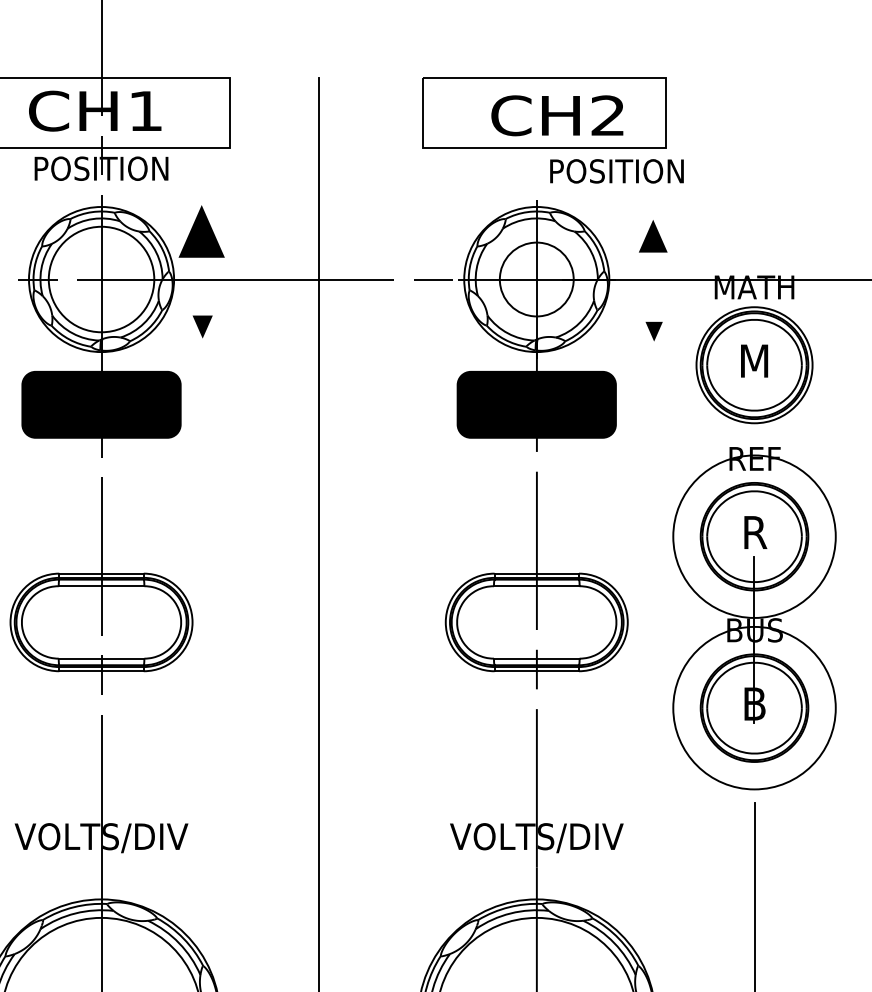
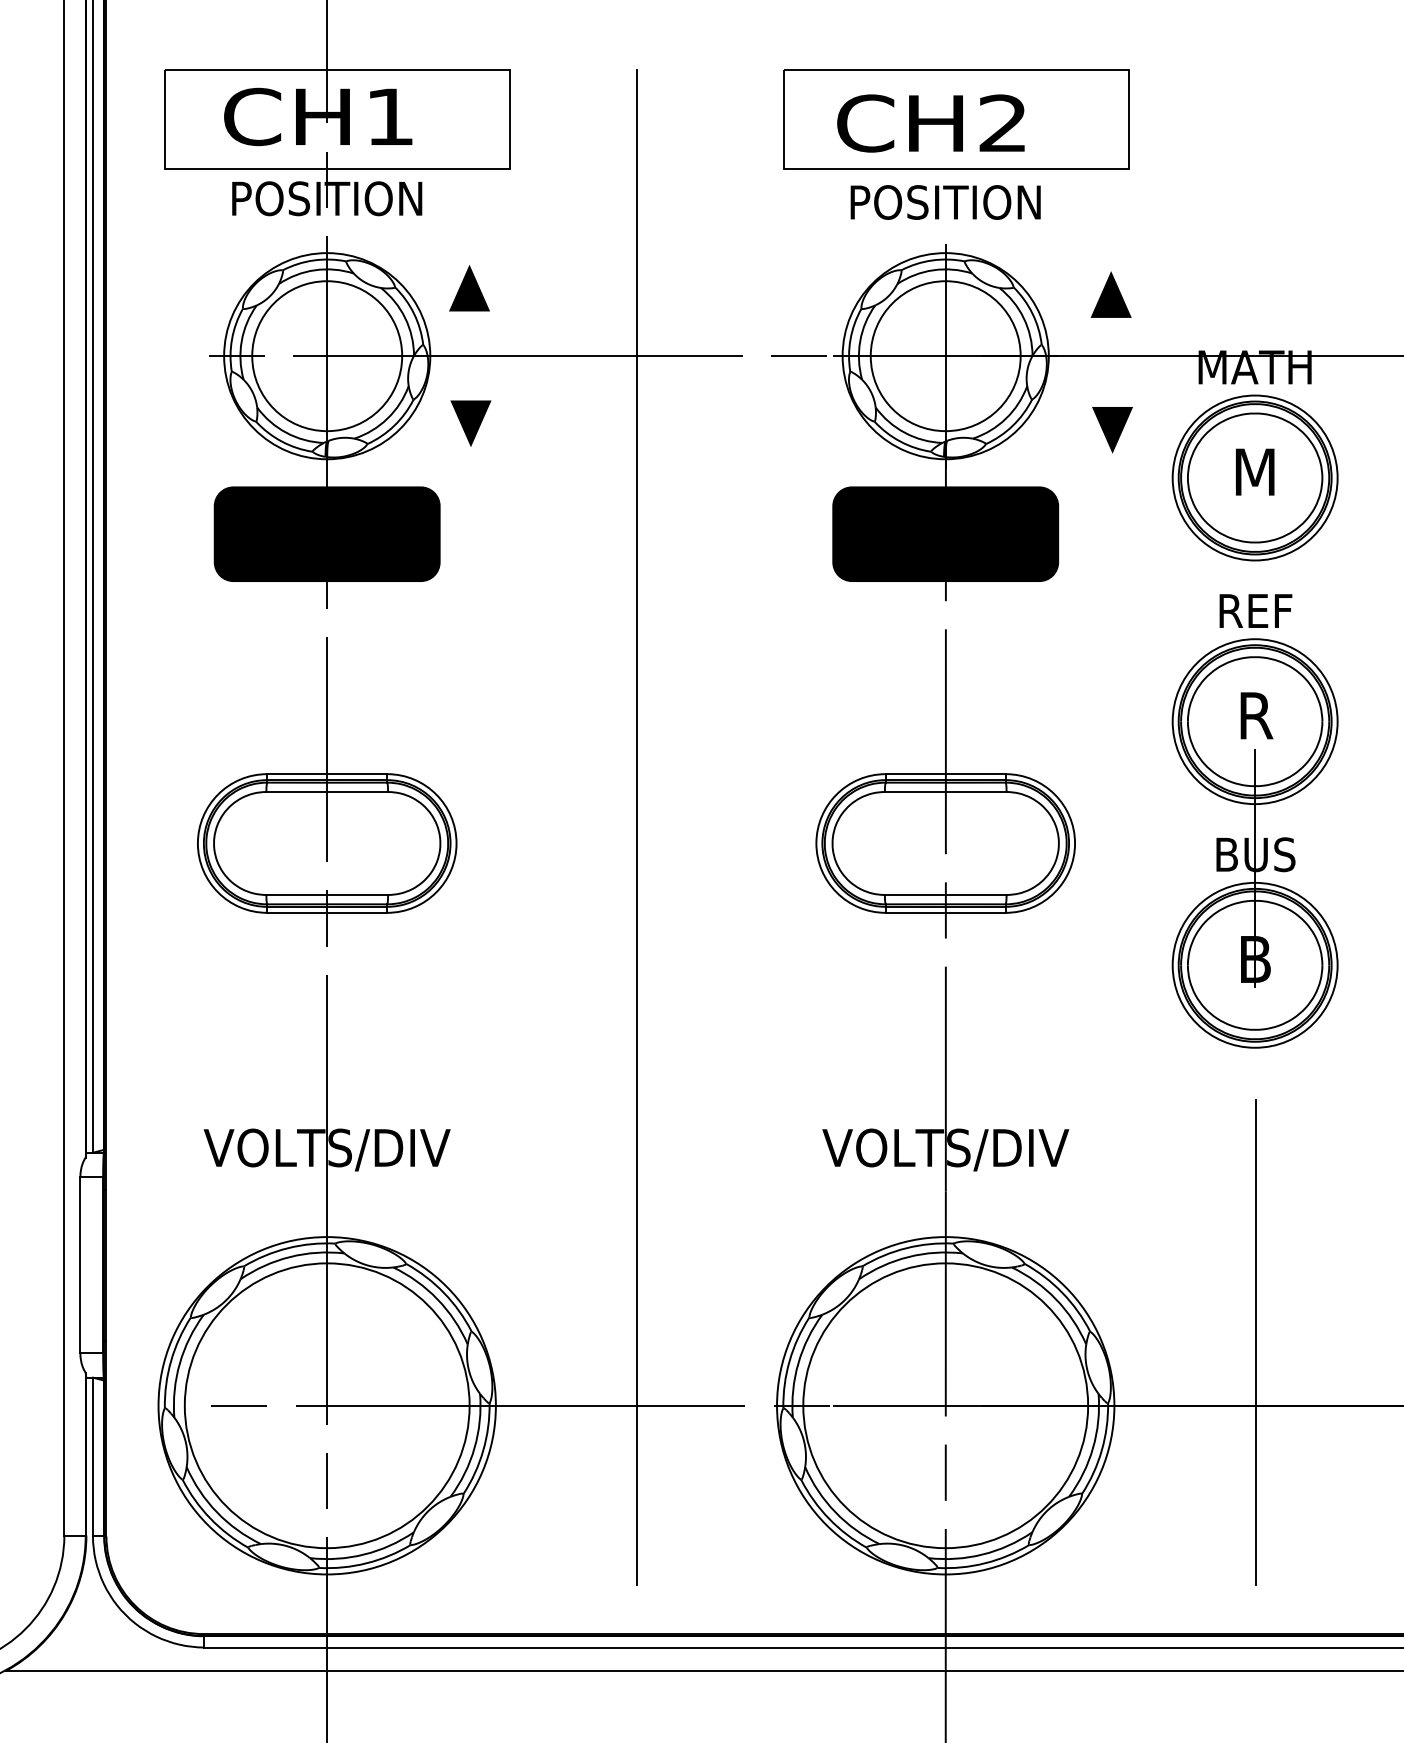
text: (557, 115) -> (930, 123), moved
text: (616, 171) -> (945, 202), moved
part: (201, 231) -> (469, 288), size x0.62
circle: (536, 279) -> (945, 356), size x1.43
part: (202, 326) -> (470, 423), size x1.43
part: (654, 331) -> (1112, 430), size x1.67
circle: (754, 536) -> (1254, 721), size x0.71
circle: (754, 707) -> (1254, 964), size x0.71

